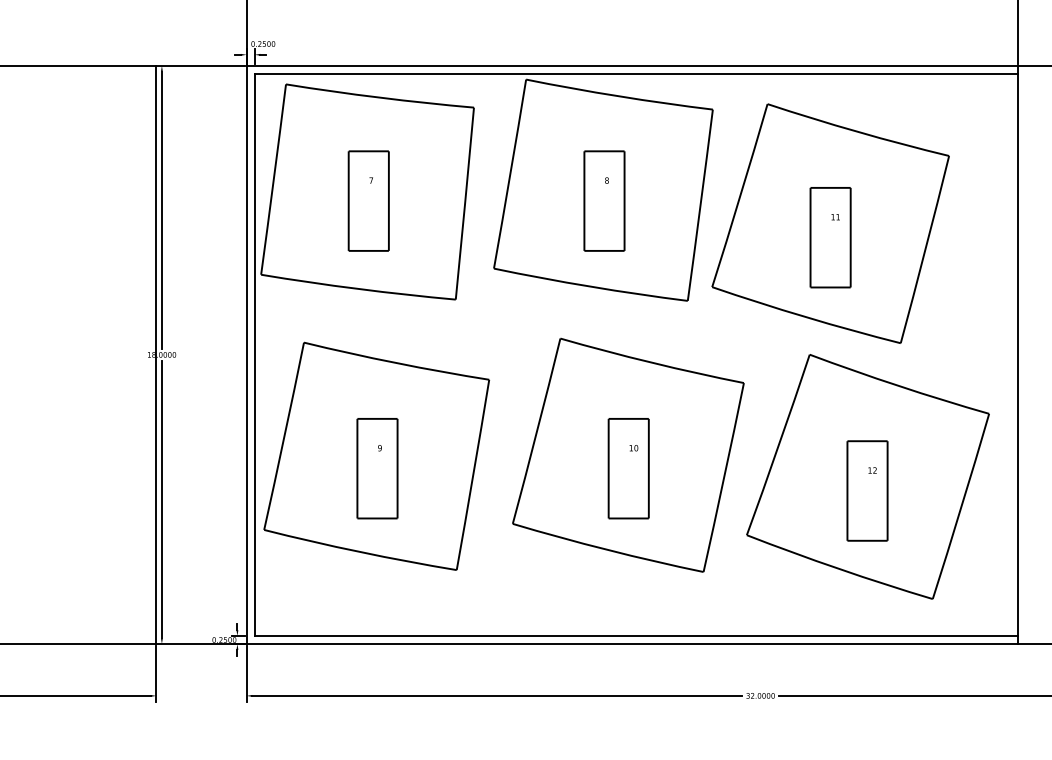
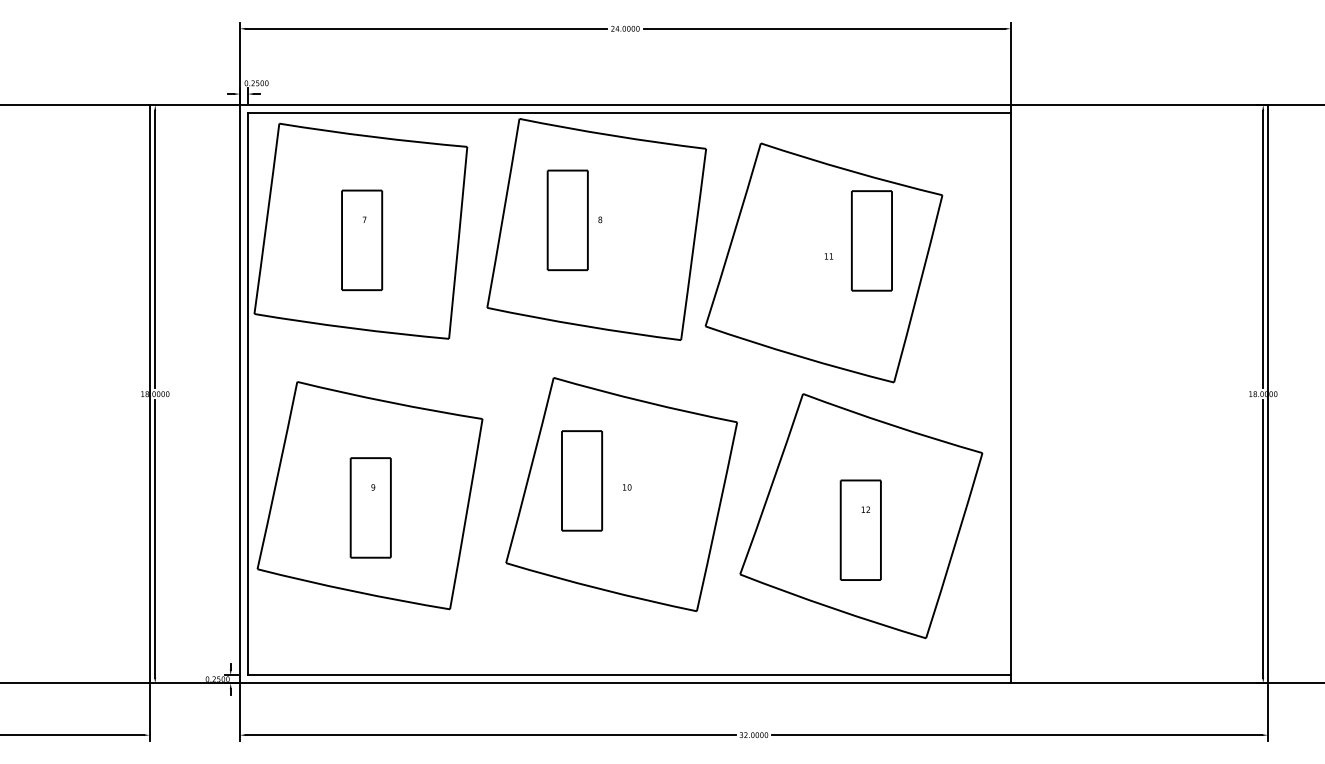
part: (604, 201) -> (567, 220), moved
part: (830, 237) -> (871, 240), moved
part: (628, 468) -> (581, 480), moved

